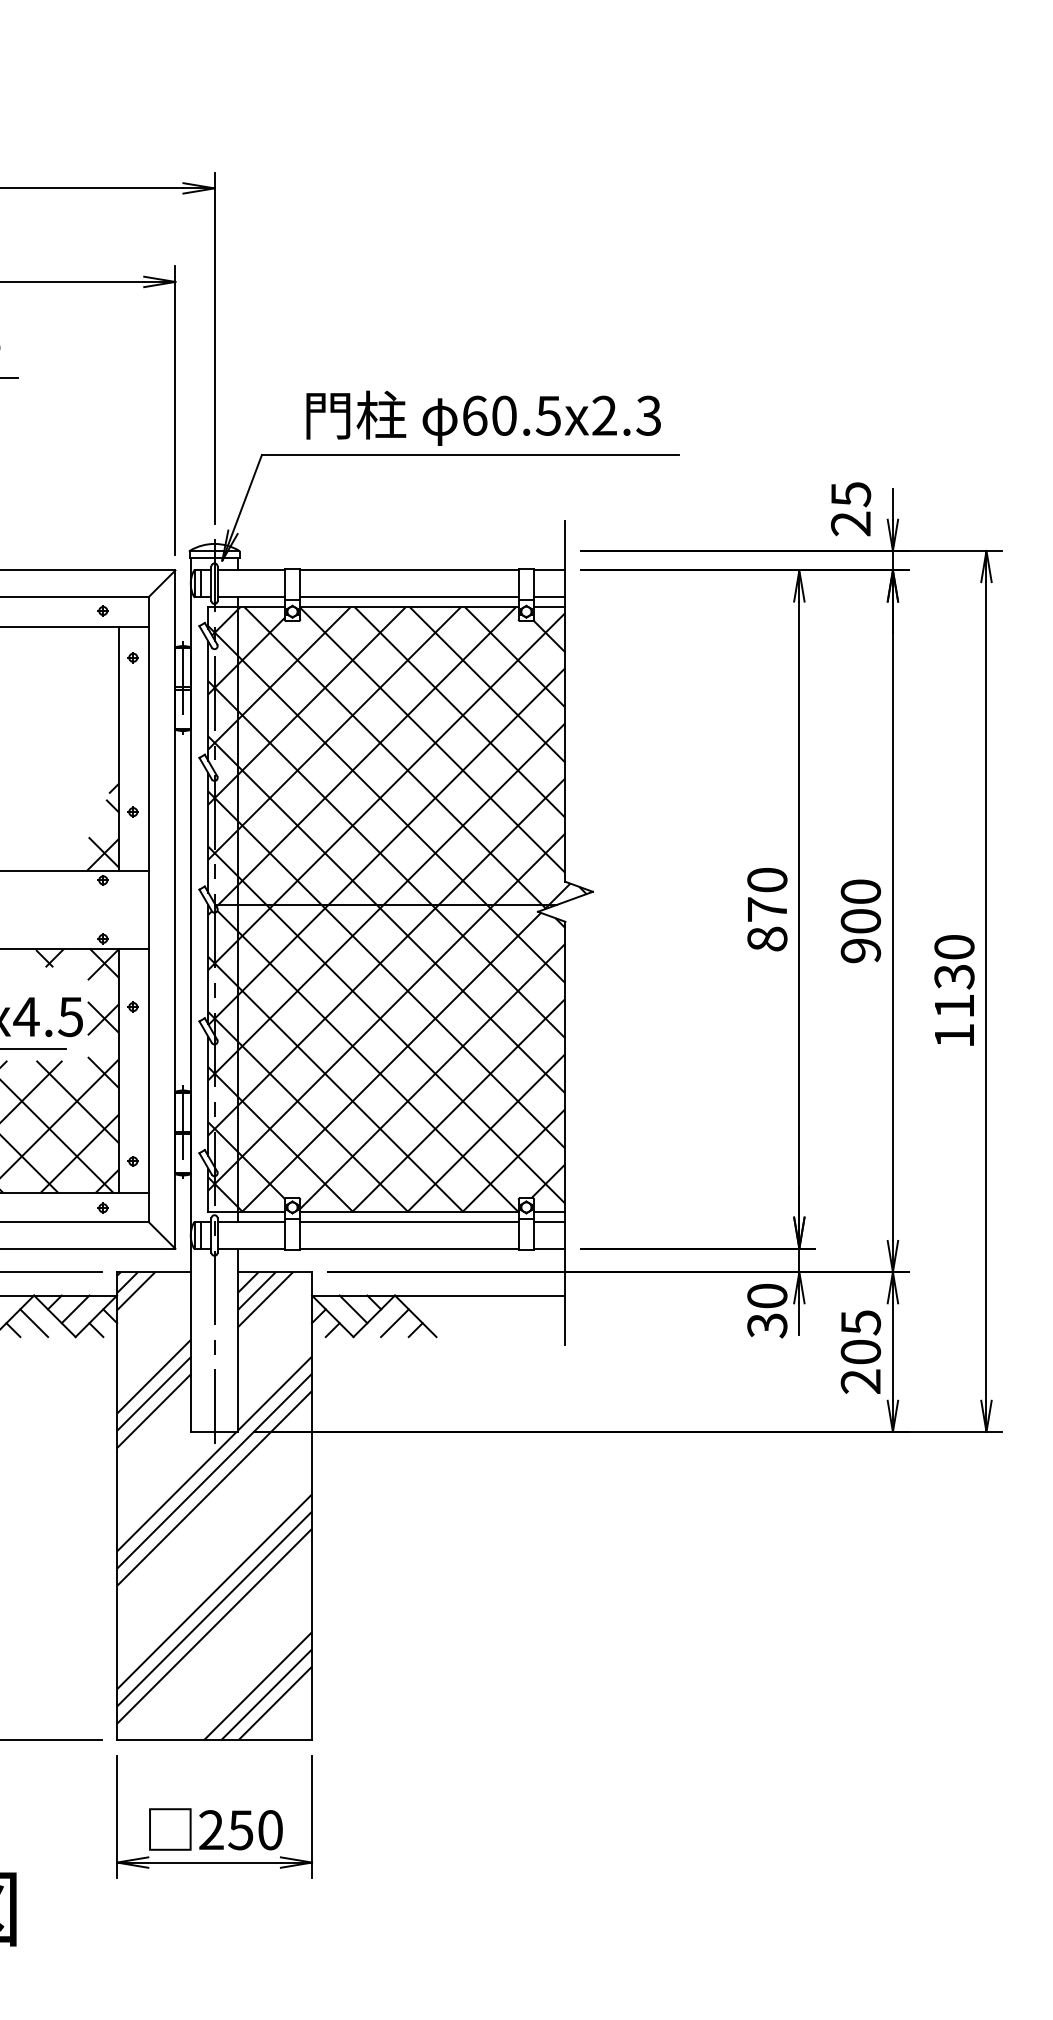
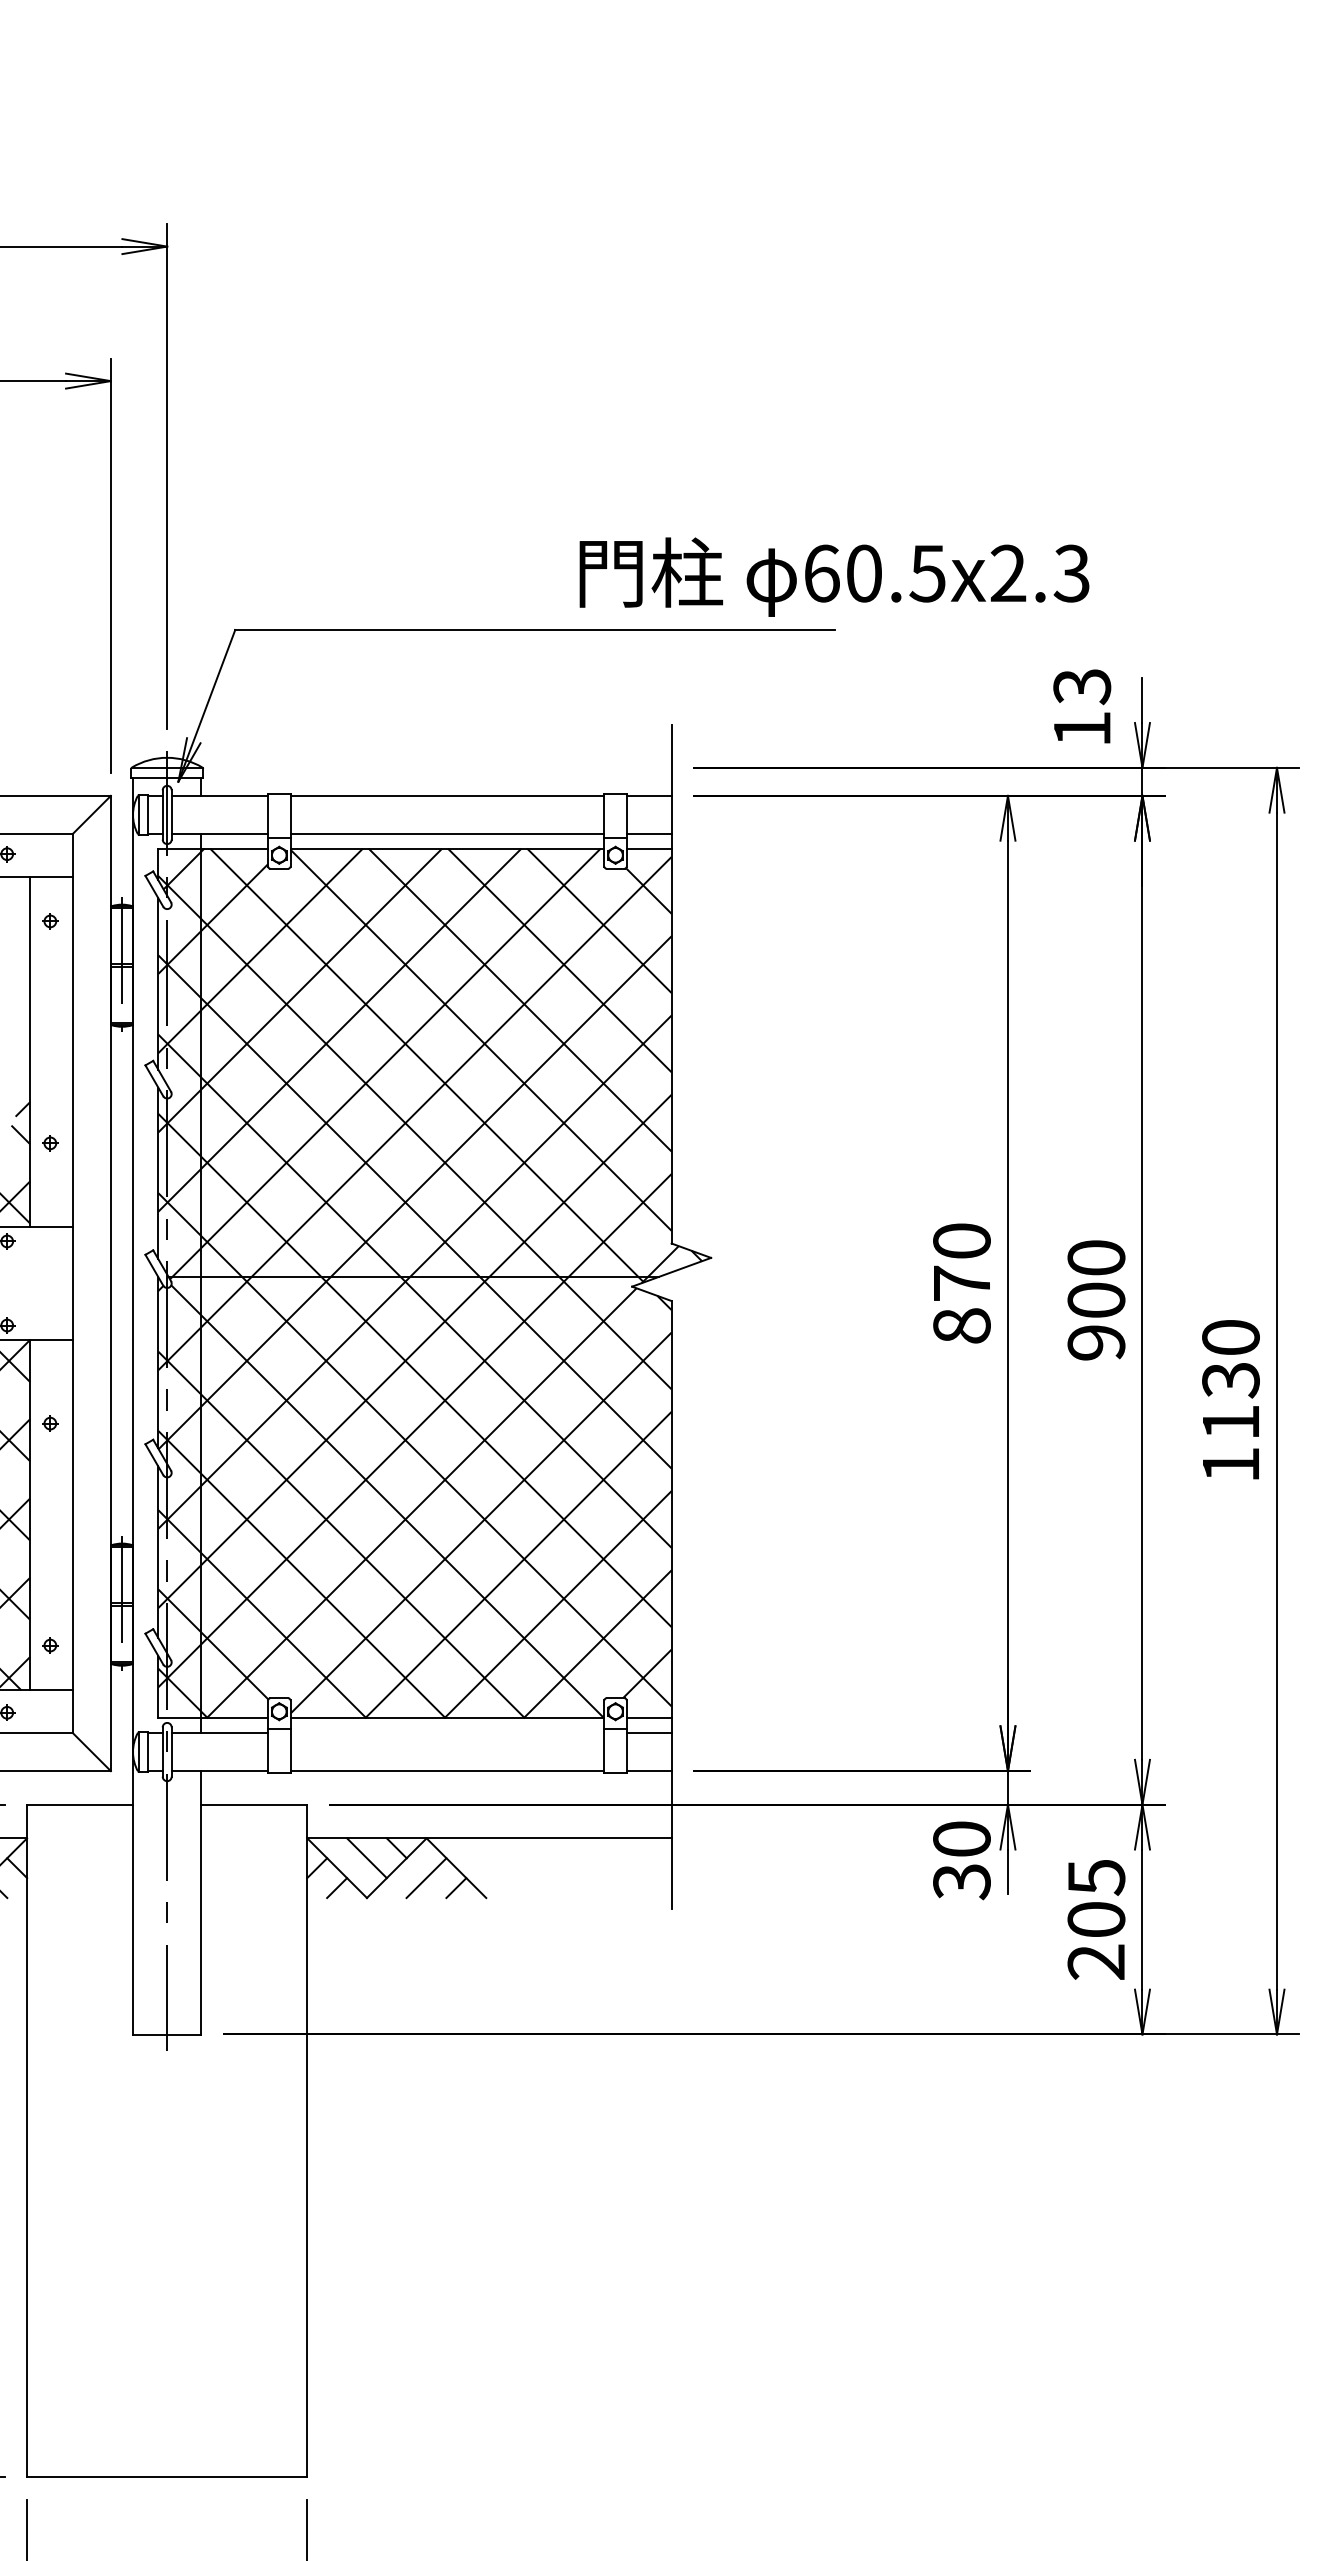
text: (483, 417) -> (834, 575), moved
text: (850, 509) -> (1081, 708), 25 -> 13
line: (409, 1222) -> (447, 1733), removed
hatch: (214, 1505) -> (167, 2140), removed

